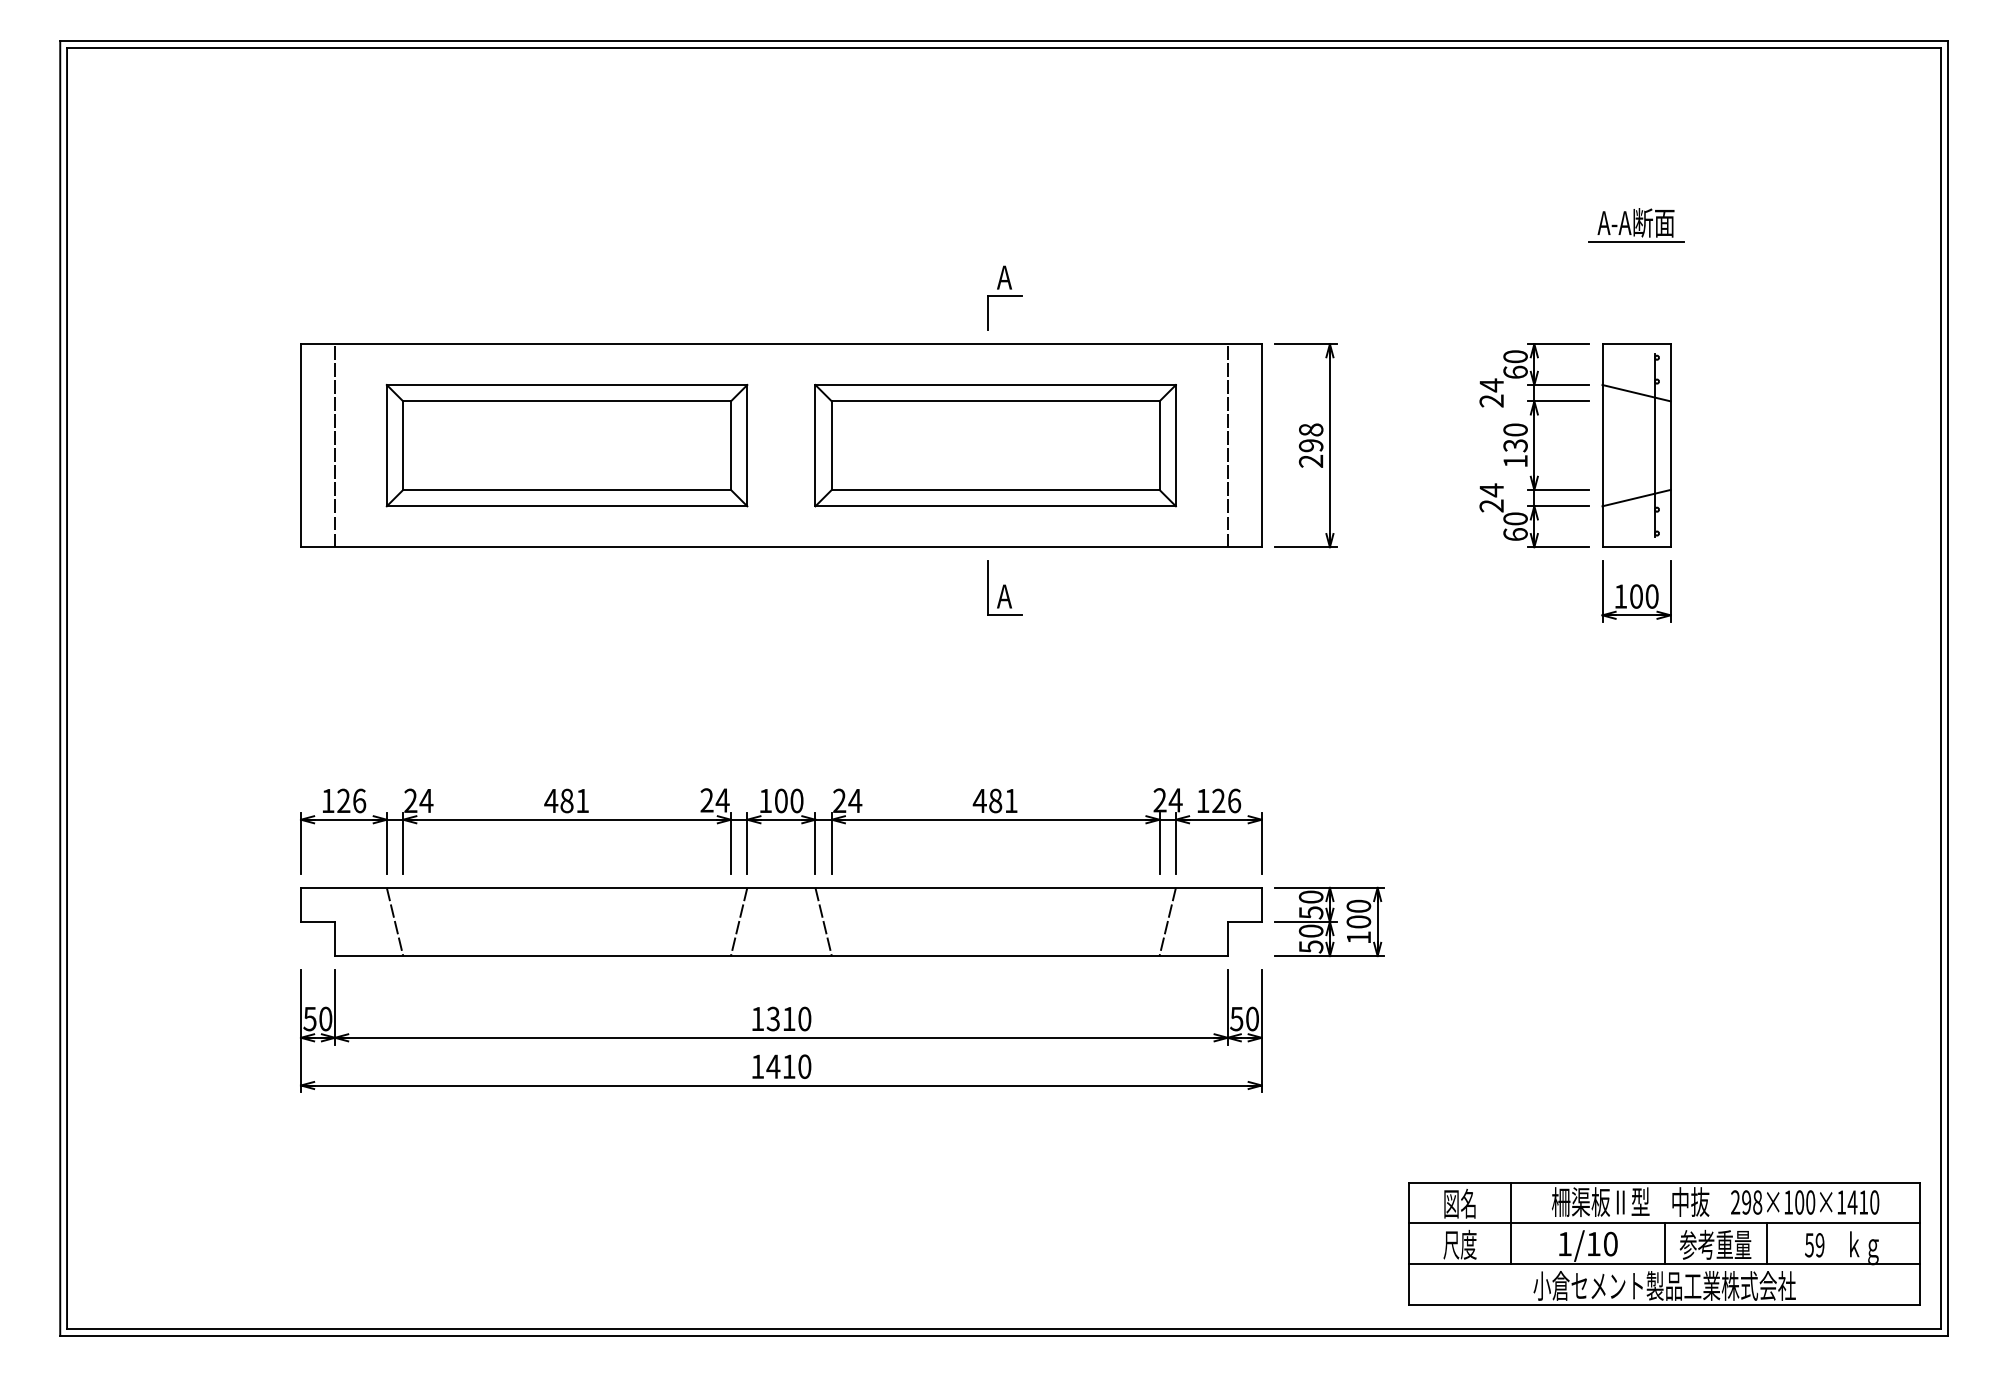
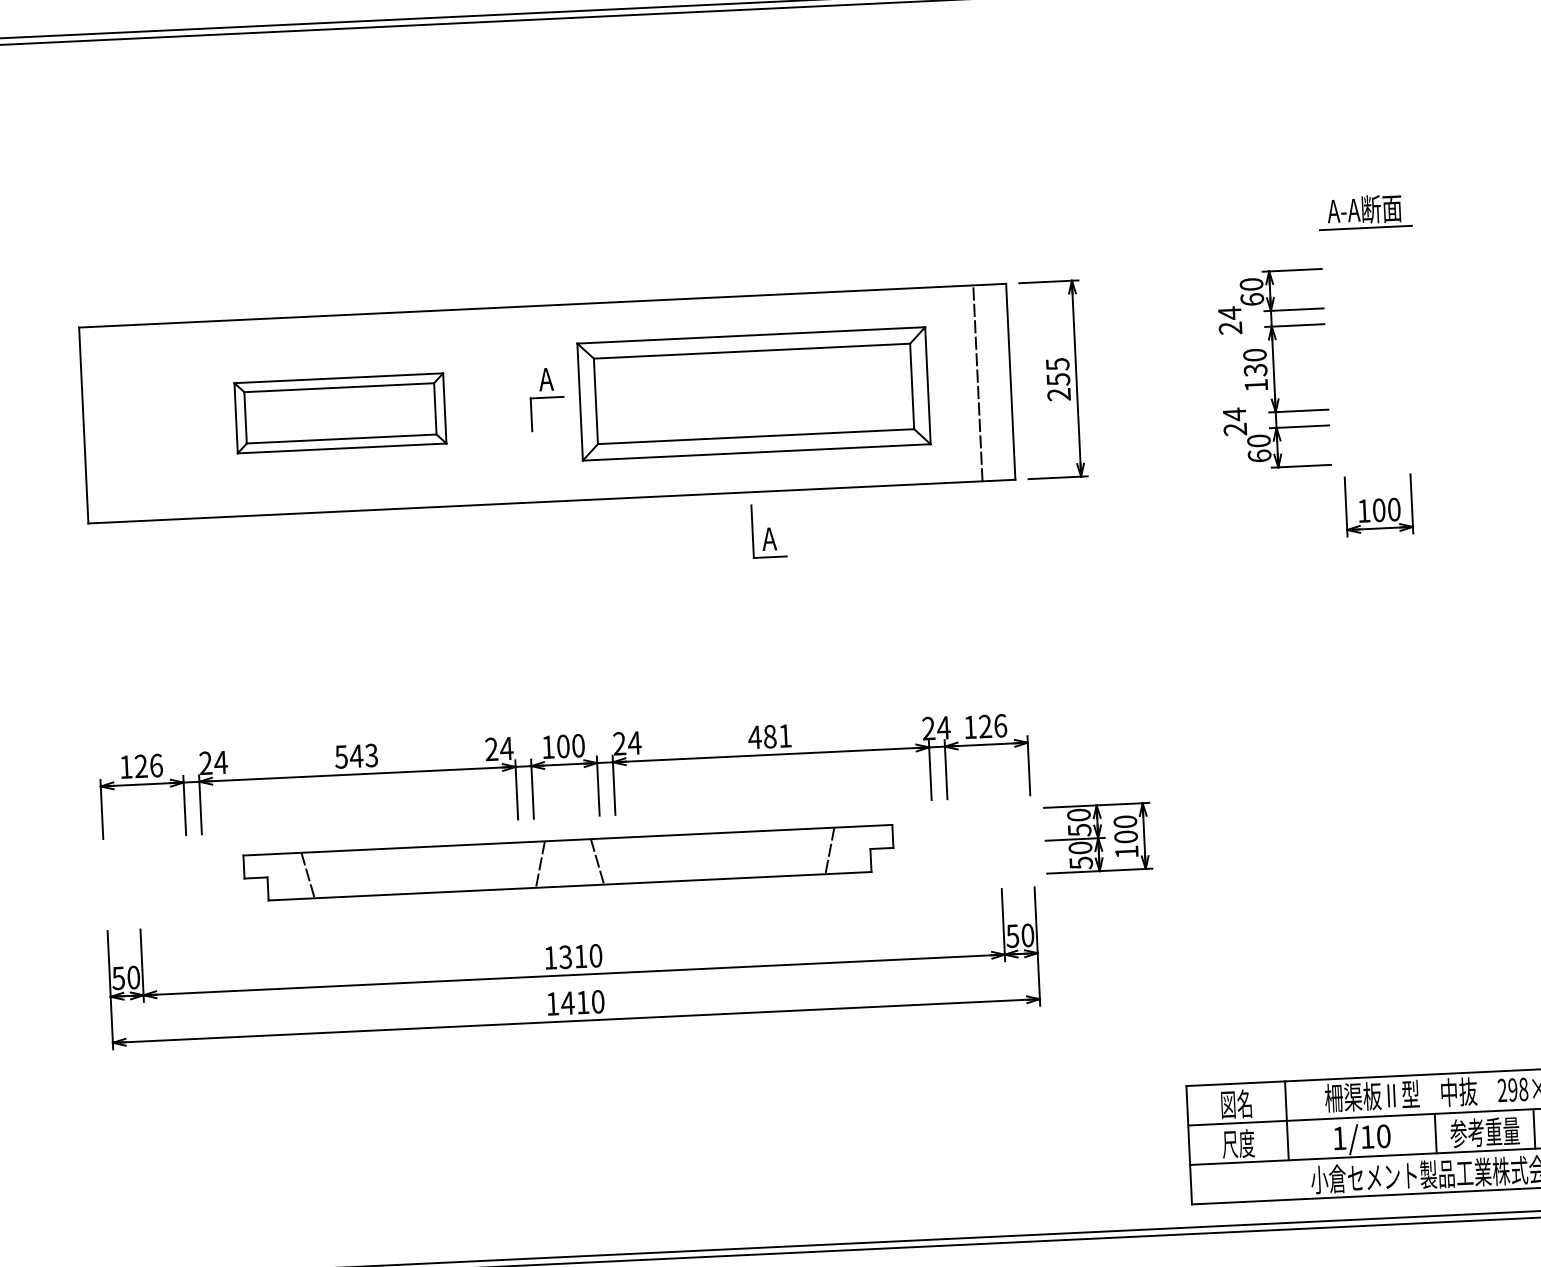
part: (1636, 225) -> (1365, 212), moved
part: (1004, 297) -> (547, 398), moved
text: (1310, 437) -> (1057, 371), 298 -> 255
line: (335, 445) -> (117, 423), removed
part: (566, 445) -> (339, 413), size x0.6
part: (1636, 445) -> (1372, 364), removed
text: (566, 800) -> (356, 755), 481 -> 543
part: (781, 921) -> (569, 862), size x0.7

